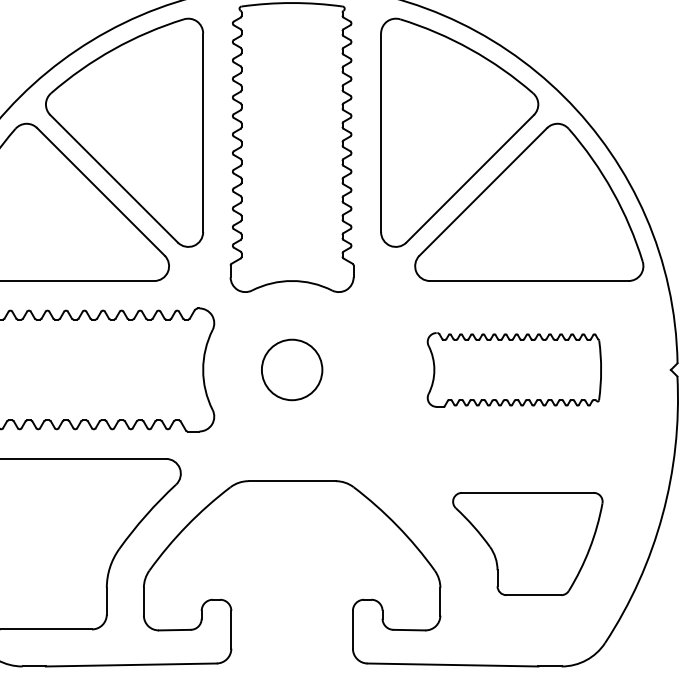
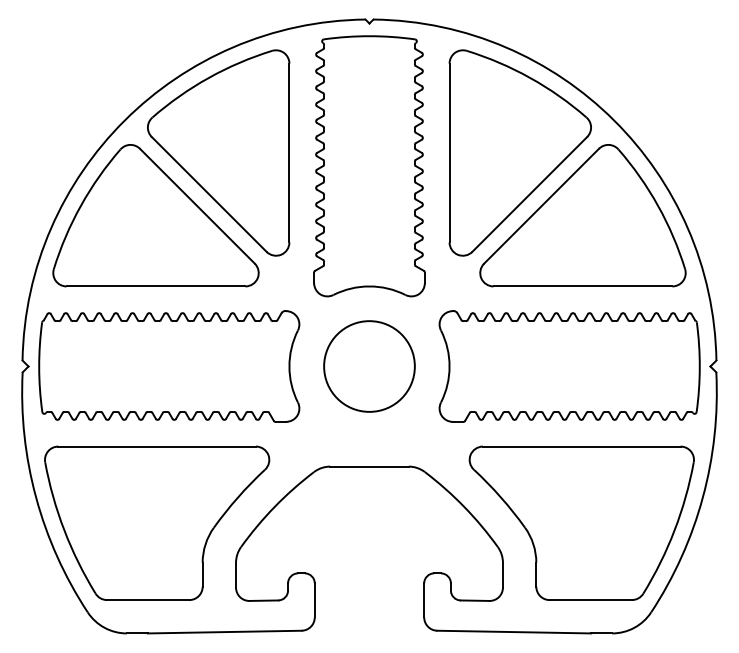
circle: (292, 369) -> (369, 366), size x1.67
part: (514, 369) -> (569, 366), size x1.67
part: (527, 543) -> (581, 522), size x1.67

